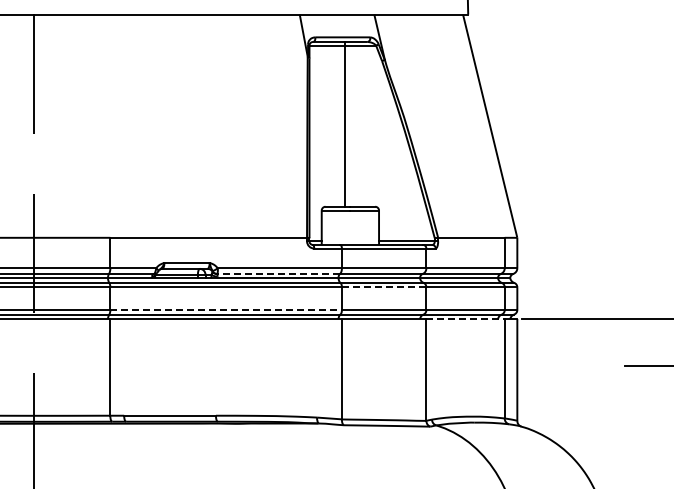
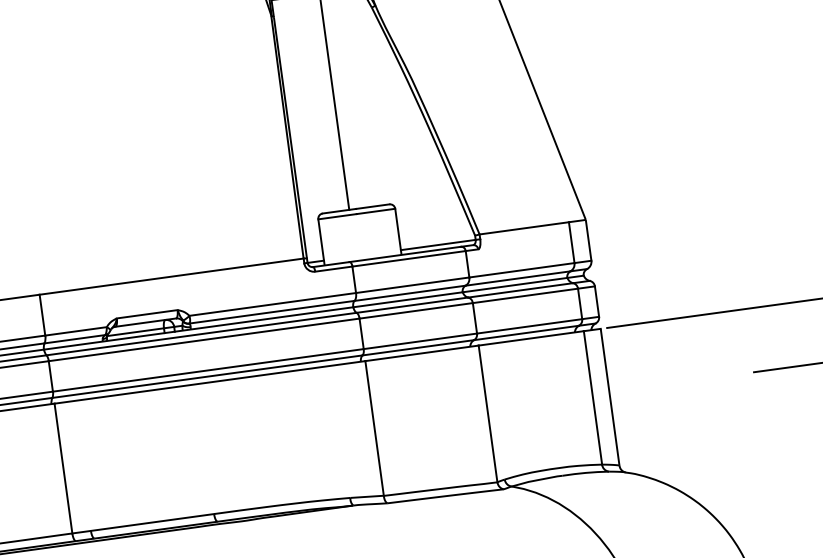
line: (278, 273) -> (271, 311), dashed -> solid
line: (383, 287) -> (415, 311), dashed -> solid
line: (226, 310) -> (208, 370), dashed -> solid
line: (466, 319) -> (532, 338), dashed -> solid

